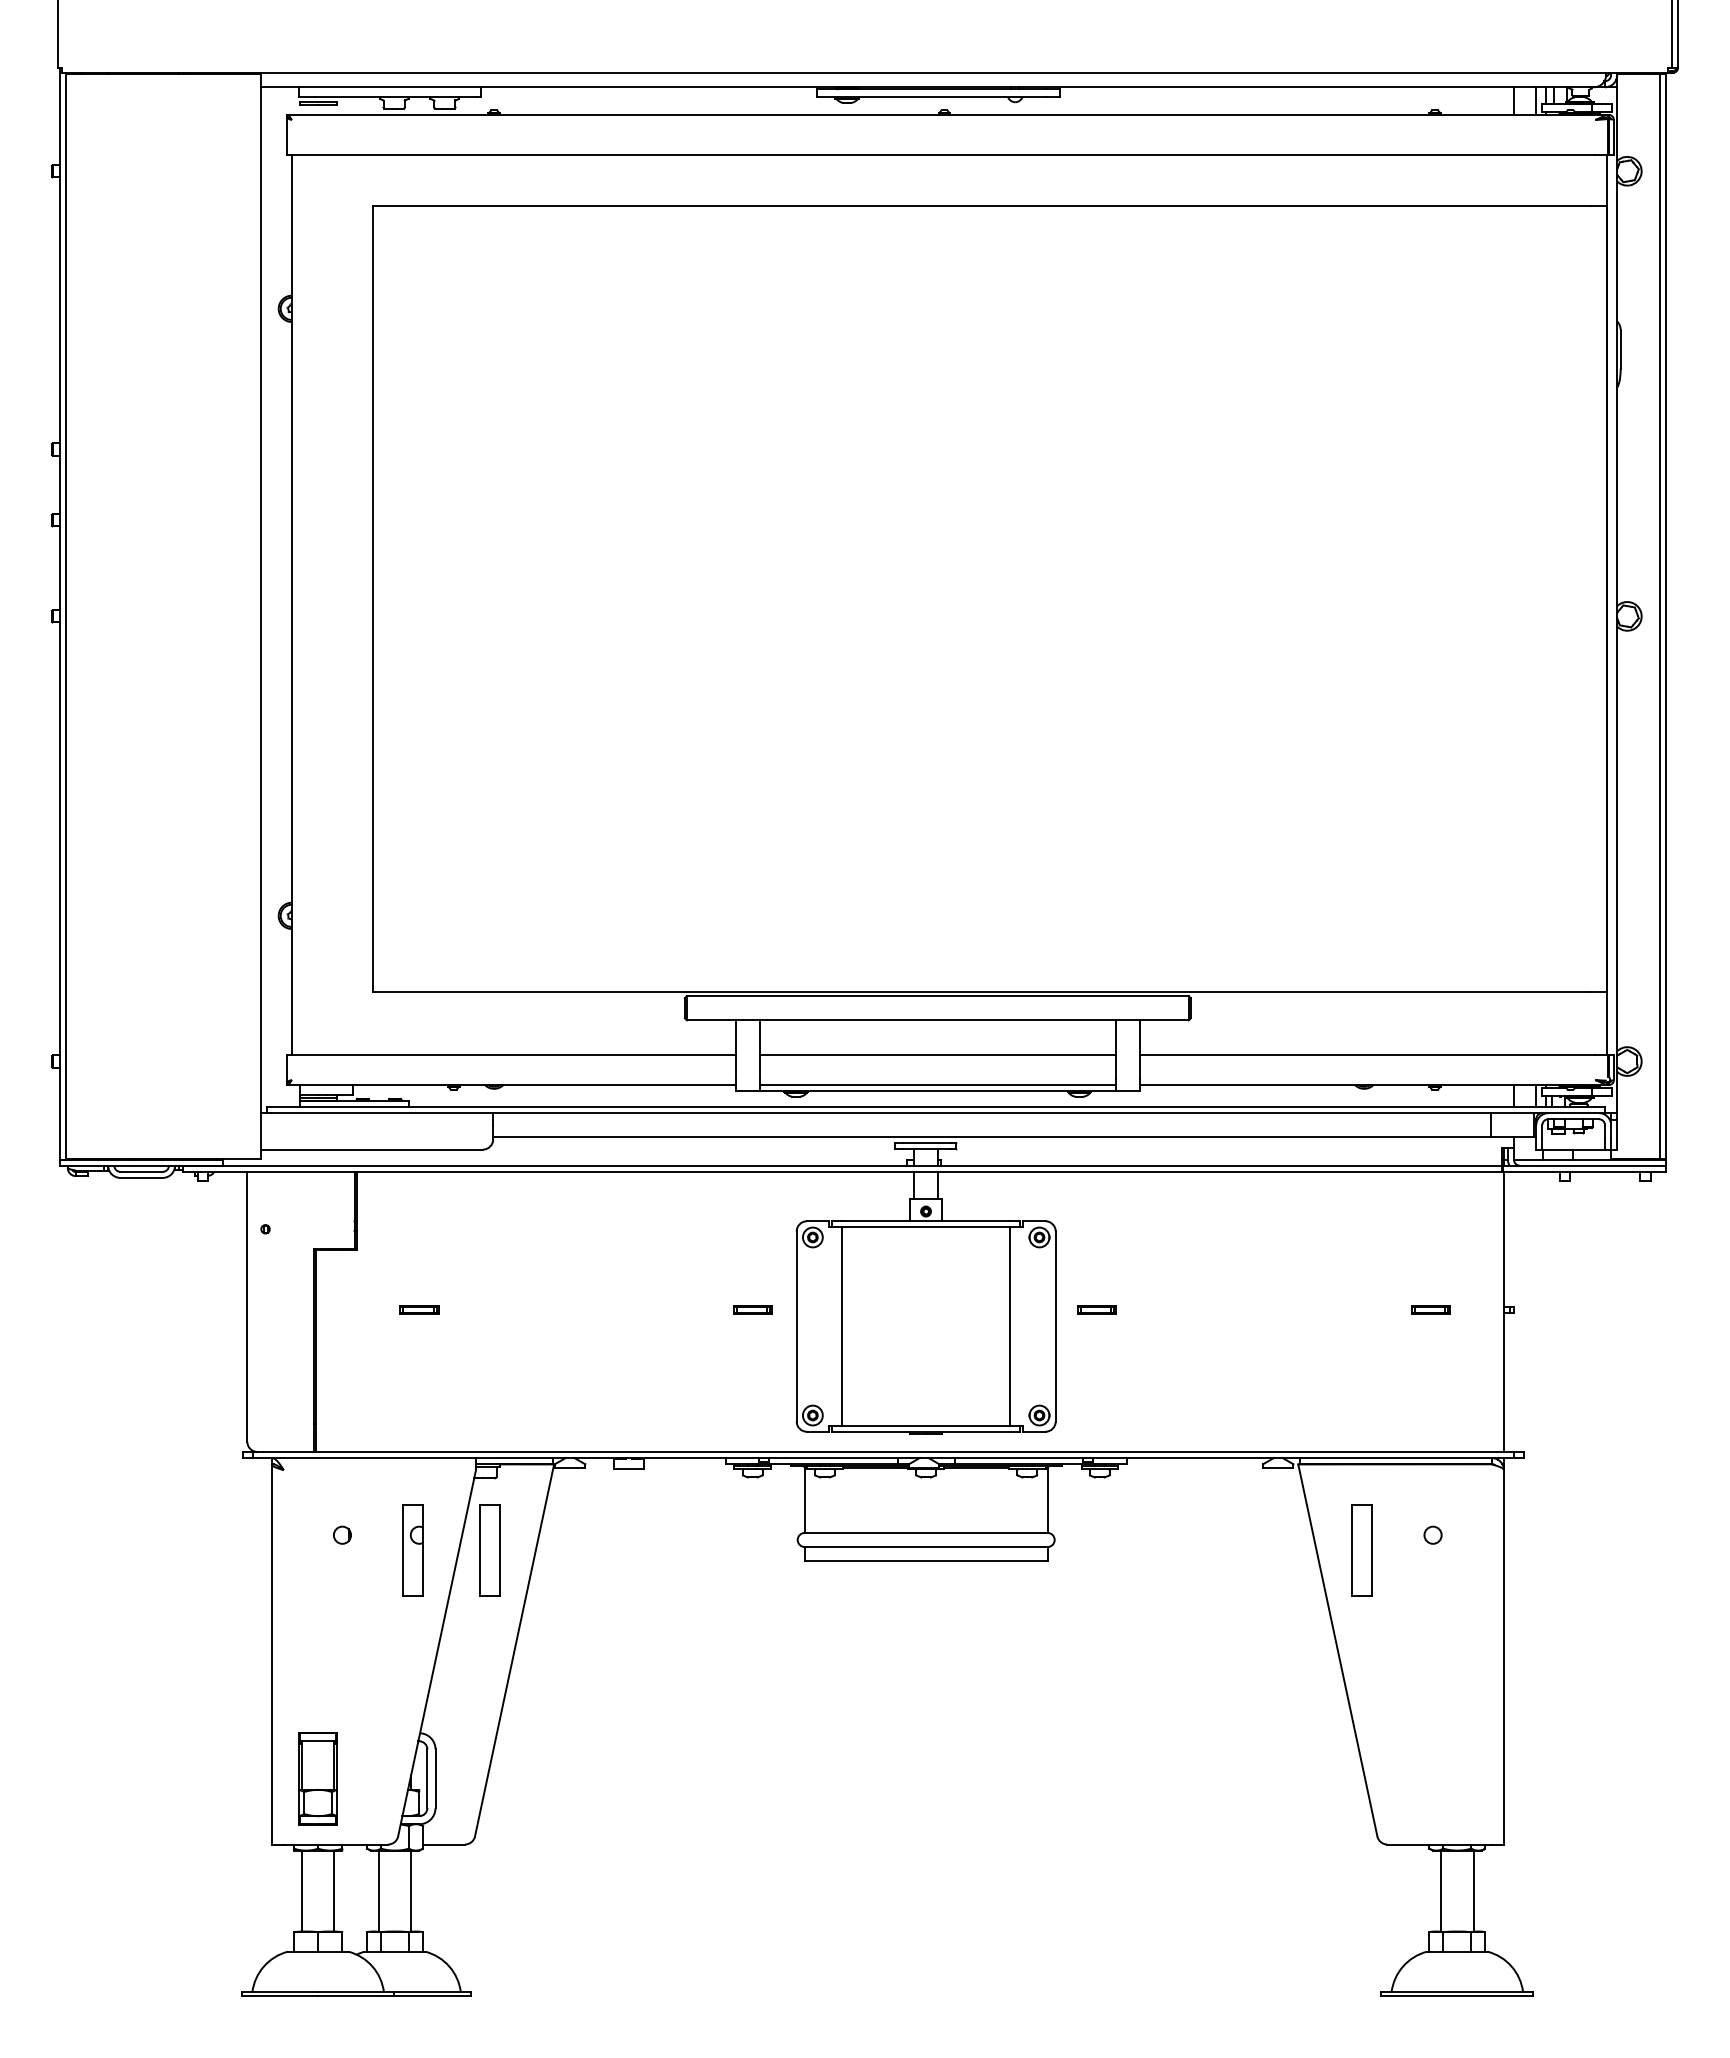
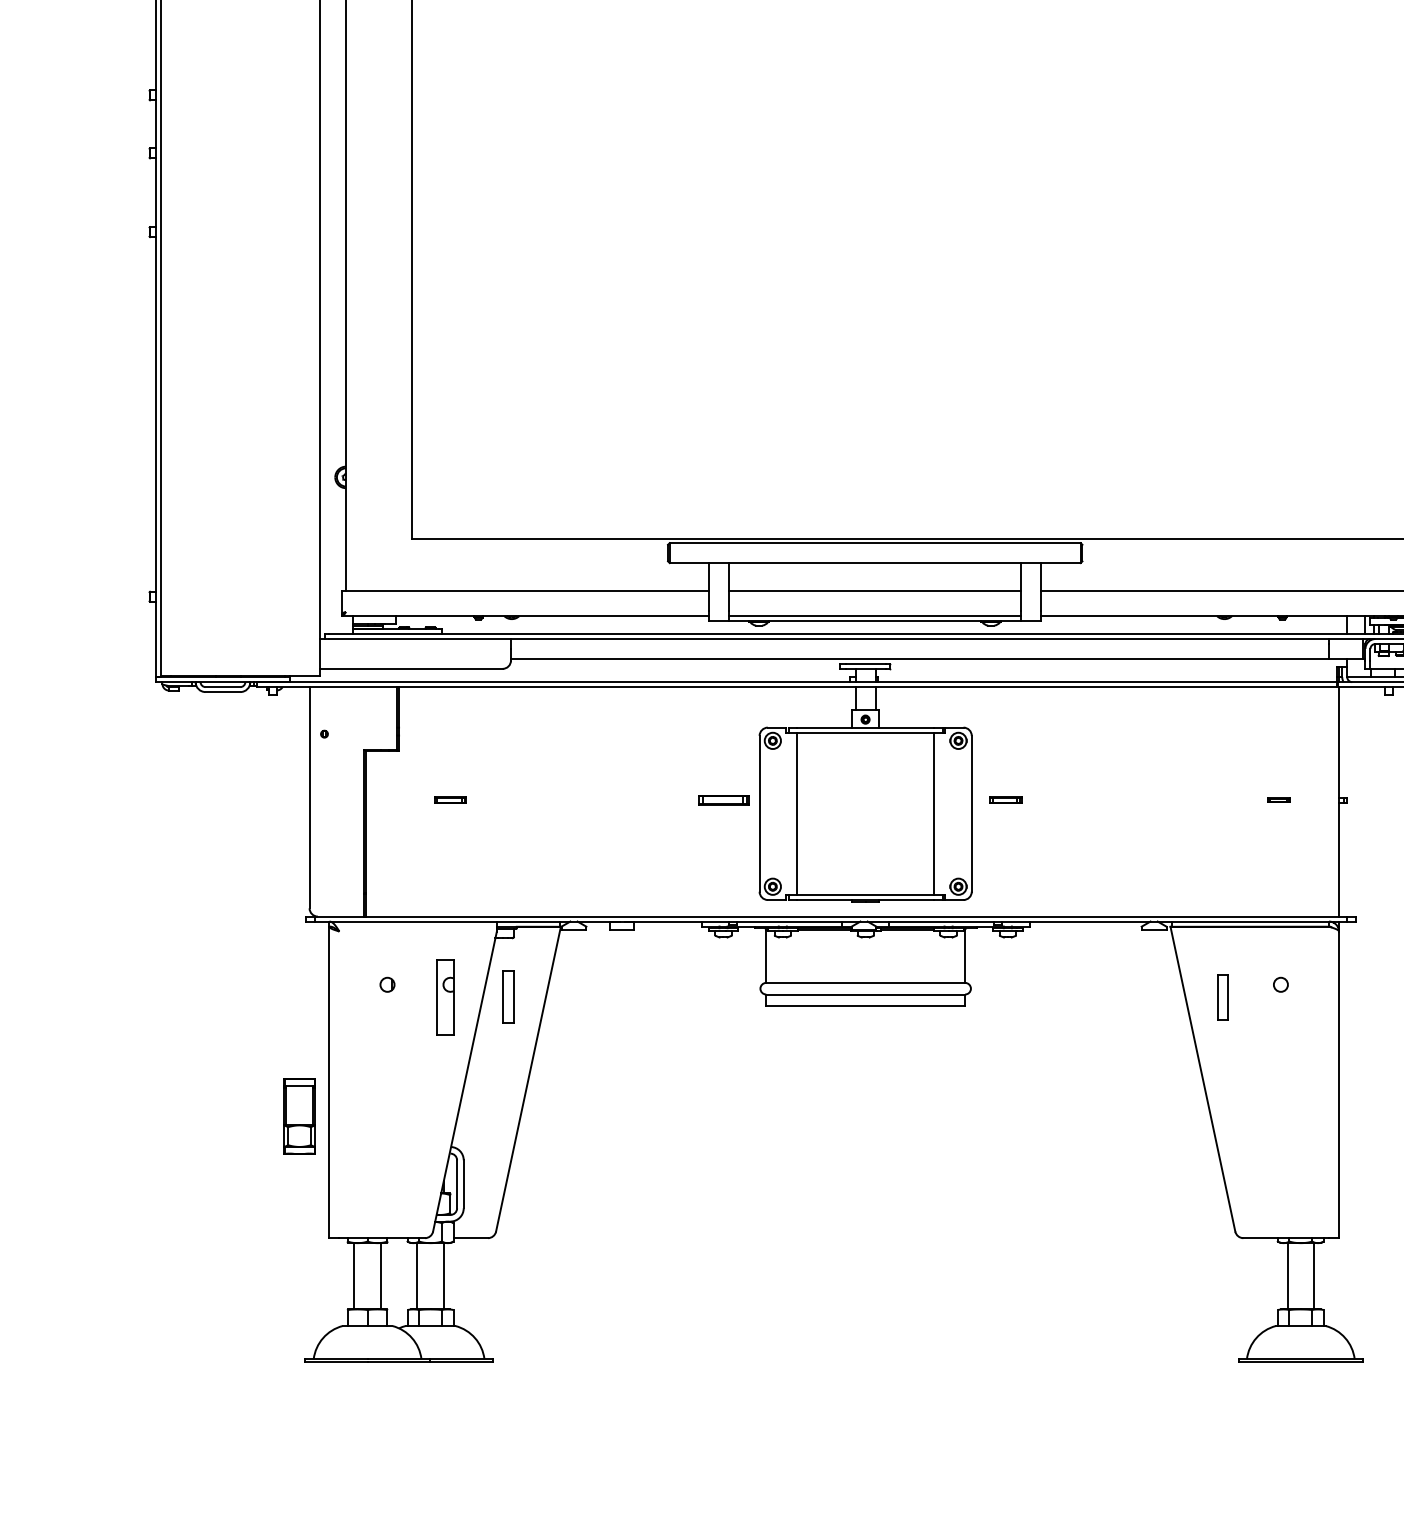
part: (752, 1309) -> (723, 799), size x1.6
part: (1430, 1309) -> (1278, 799), size x0.7
part: (489, 1550) -> (507, 997), size x0.7
part: (1361, 1550) -> (1222, 997), size x0.6
part: (317, 1778) -> (299, 1116), moved

